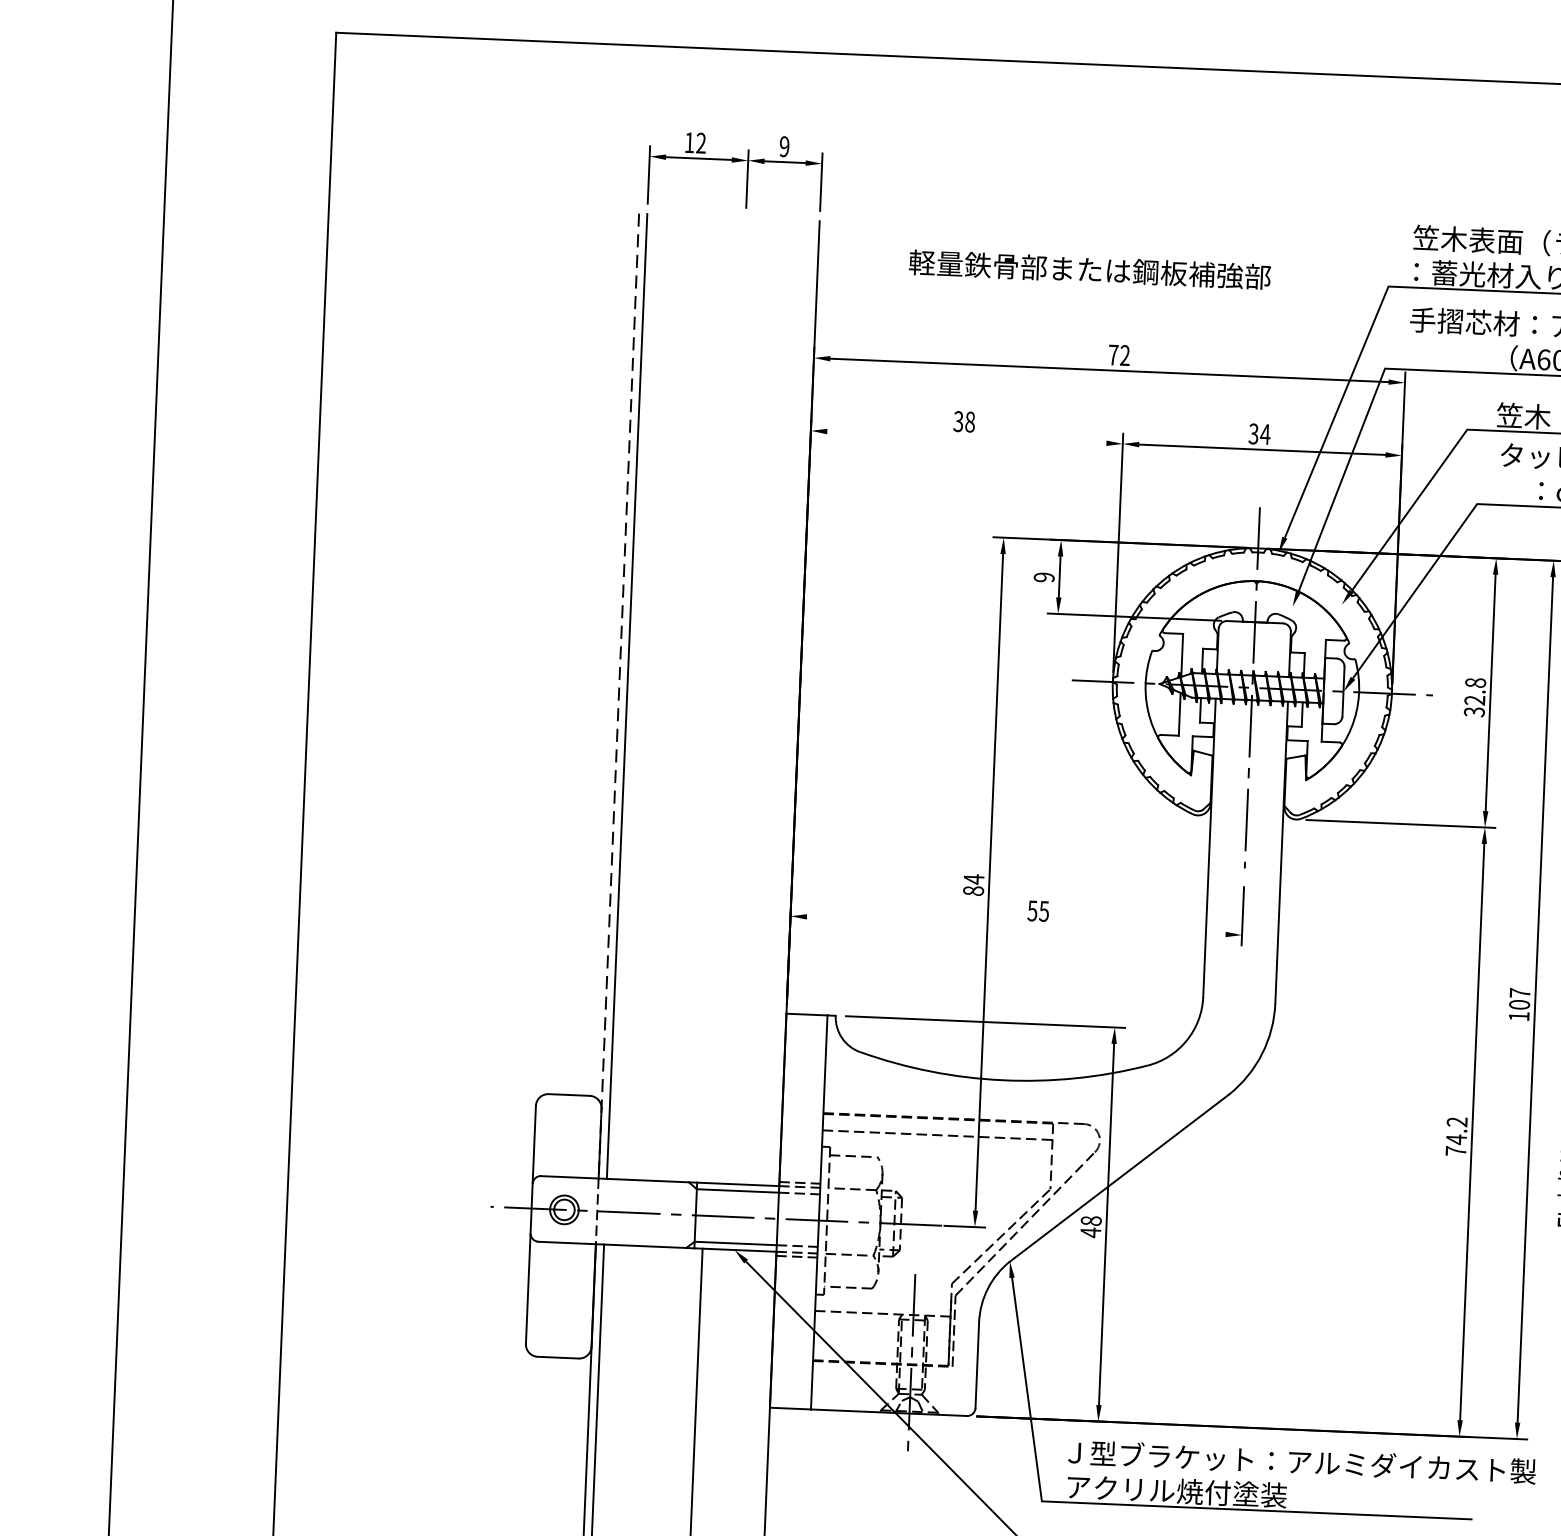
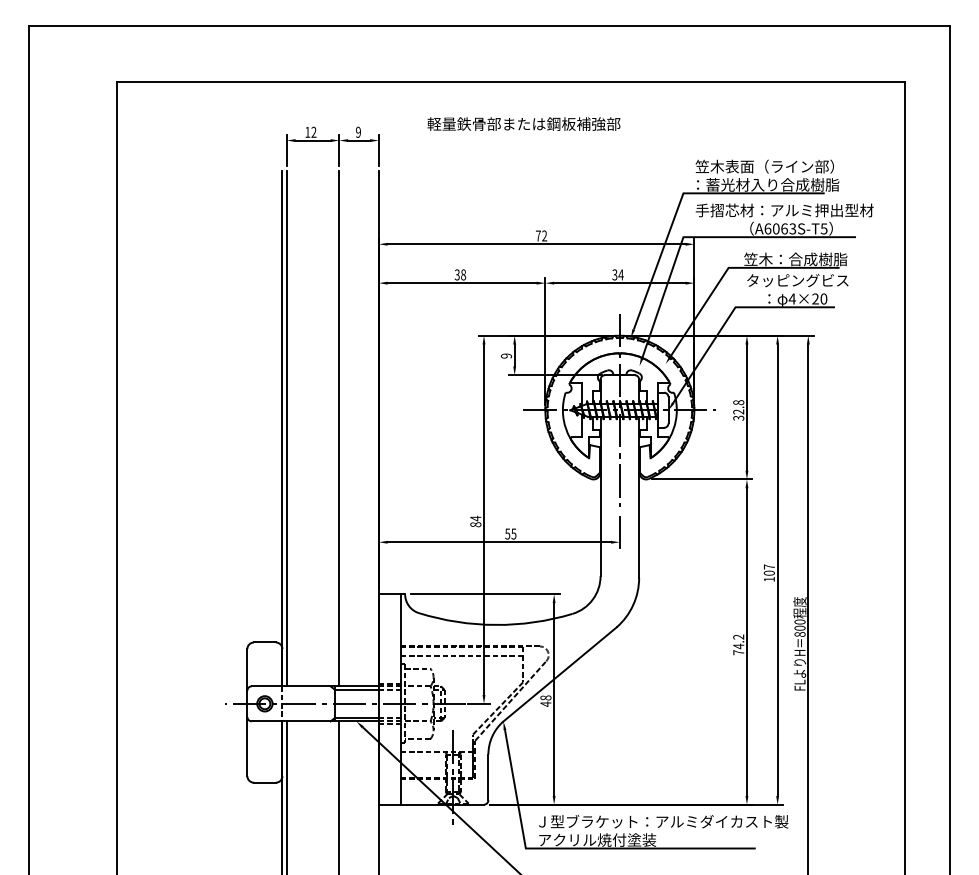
text: (1089, 268) -> (523, 123), moved
line: (965, 437) -> (461, 283), added
line: (619, 695) -> (282, 428), dashed -> solid
line: (725, 700) -> (339, 428), added
line: (1016, 926) -> (499, 542), added

